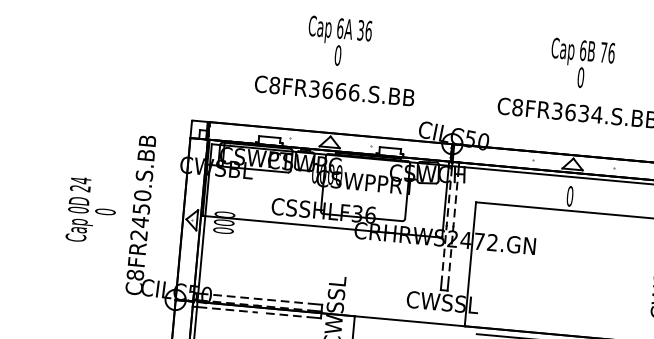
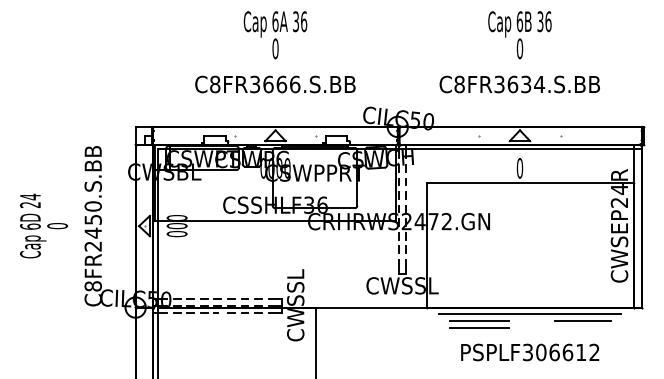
text: (603, 52) -> (540, 21), 76 -> 36
text: (78, 209) -> (30, 226), 0D -> 6D

